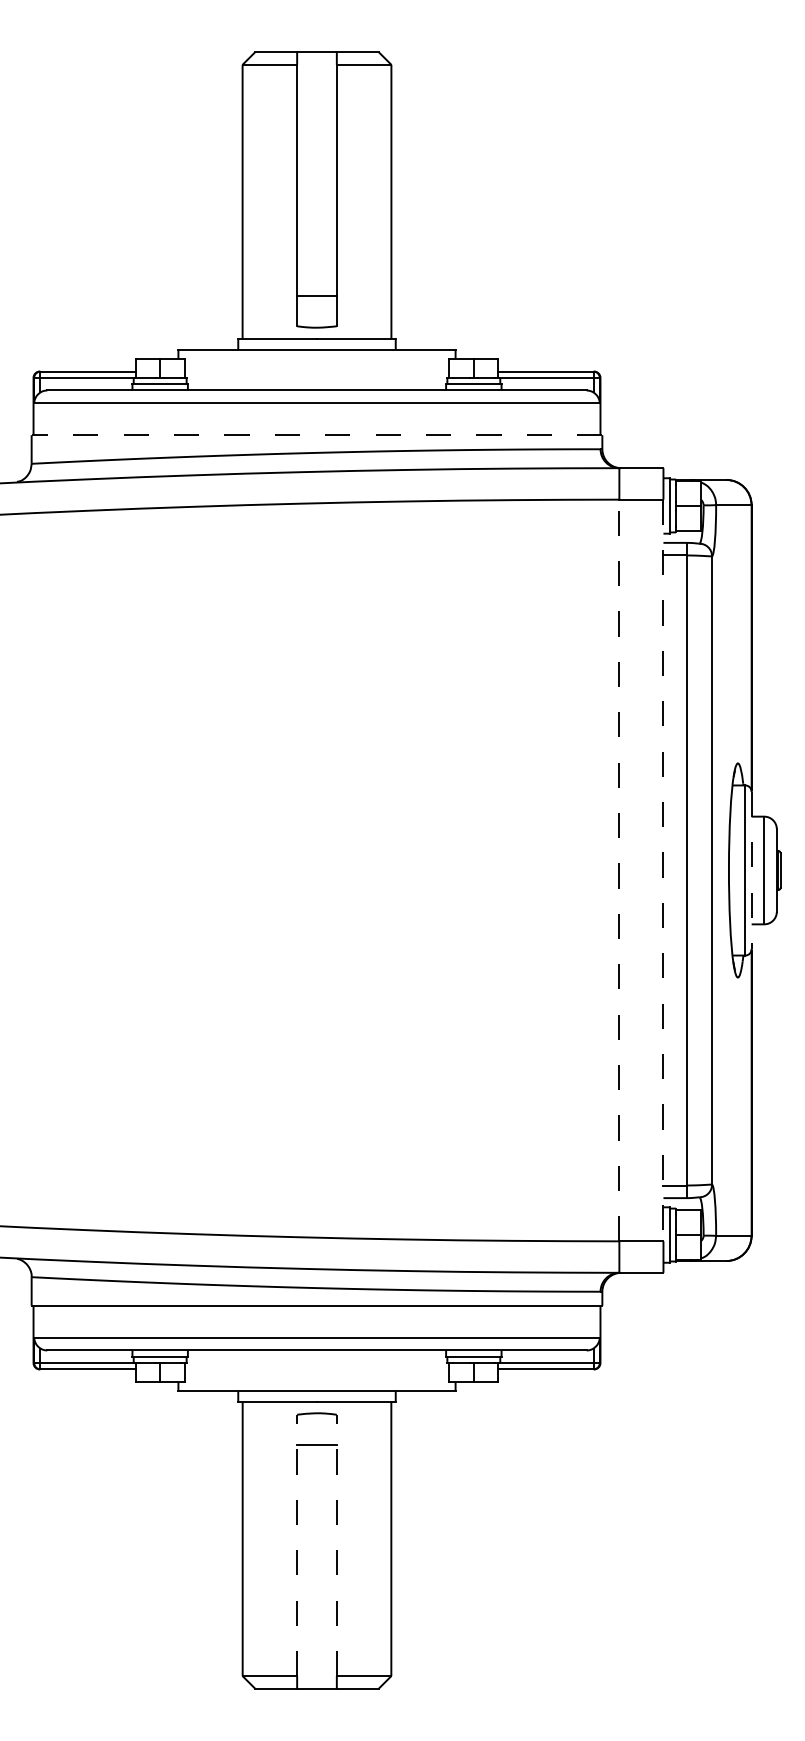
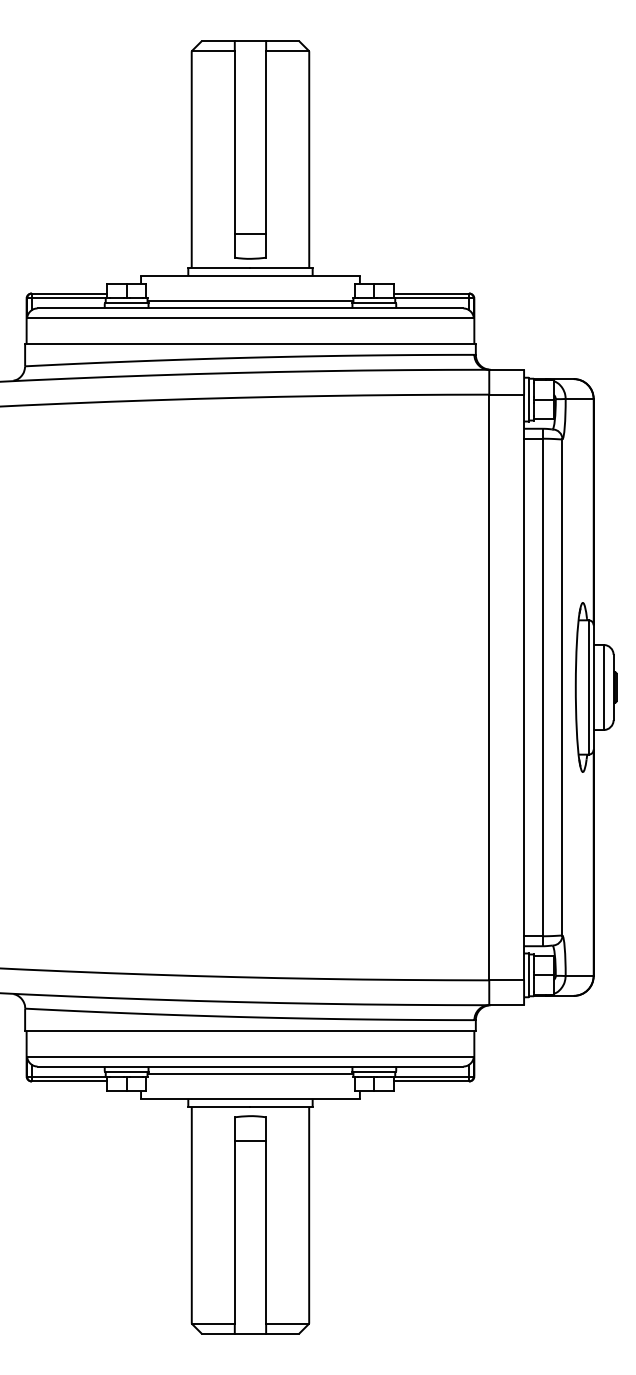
line: (316, 381) -> (250, 301), added
line: (316, 435) -> (250, 343), dashed -> solid
line: (619, 870) -> (489, 687), dashed -> solid
line: (663, 870) -> (524, 687), dashed -> solid
line: (751, 870) -> (593, 687), dashed -> solid
line: (316, 1359) -> (250, 1073), added
line: (297, 1545) -> (235, 1220), dashed -> solid
line: (336, 1545) -> (265, 1220), dashed -> solid

